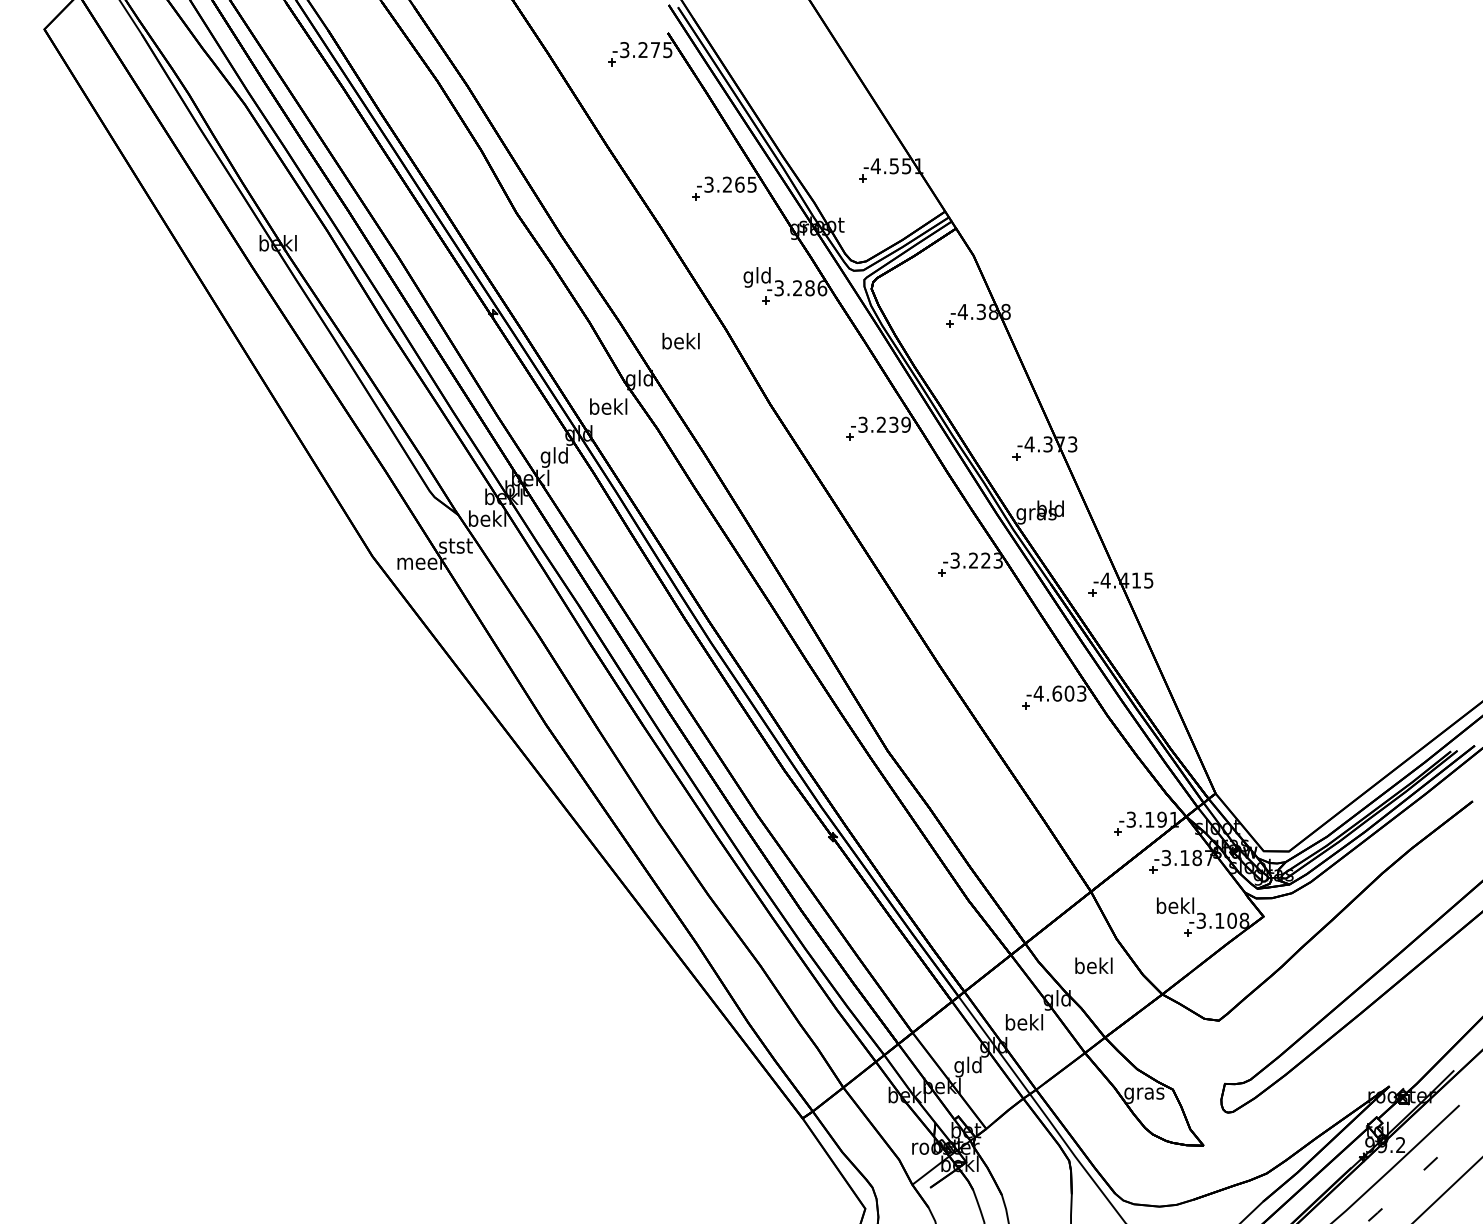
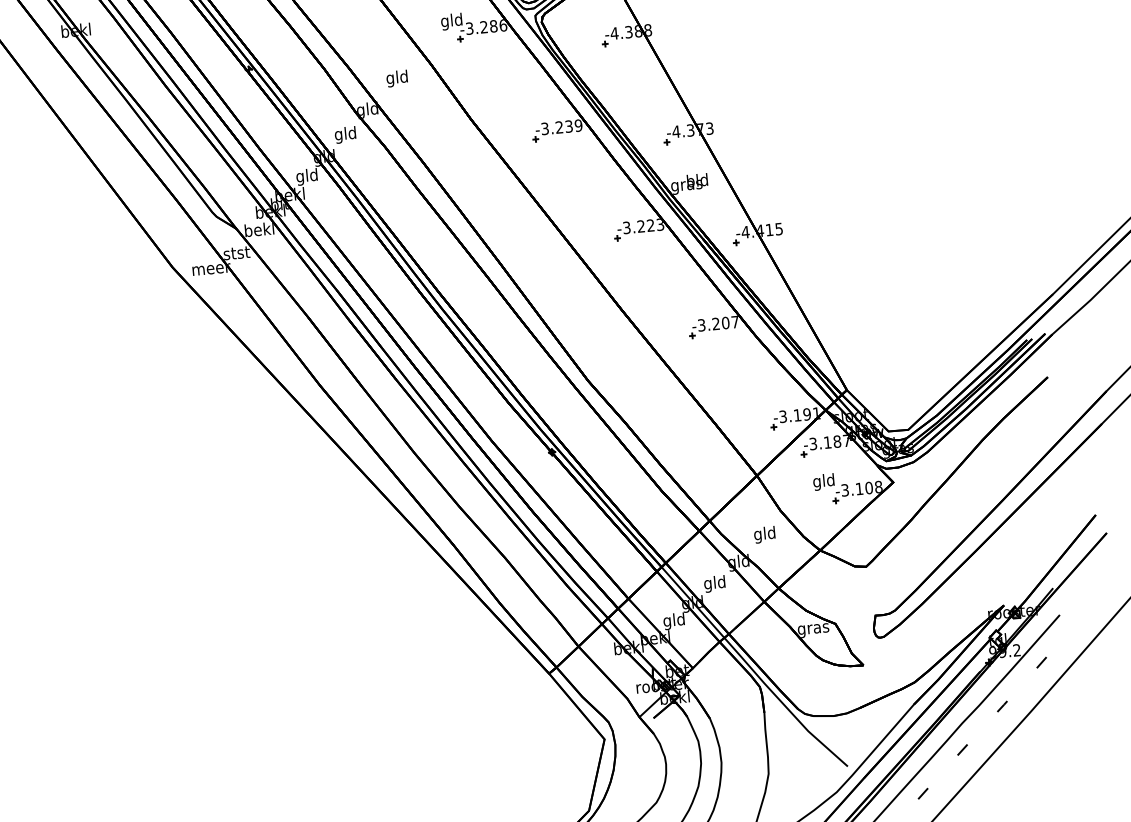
text: (680, 342) -> (396, 78), bekl -> gld
text: (608, 408) -> (345, 134), bekl -> gld
text: (1059, 693) -> (717, 323), -4.603 -> -3.207
text: (1175, 907) -> (824, 481), bekl -> gld
text: (1093, 967) -> (764, 534), bekl -> gld
text: (1024, 1024) -> (715, 584), bekl -> gld

